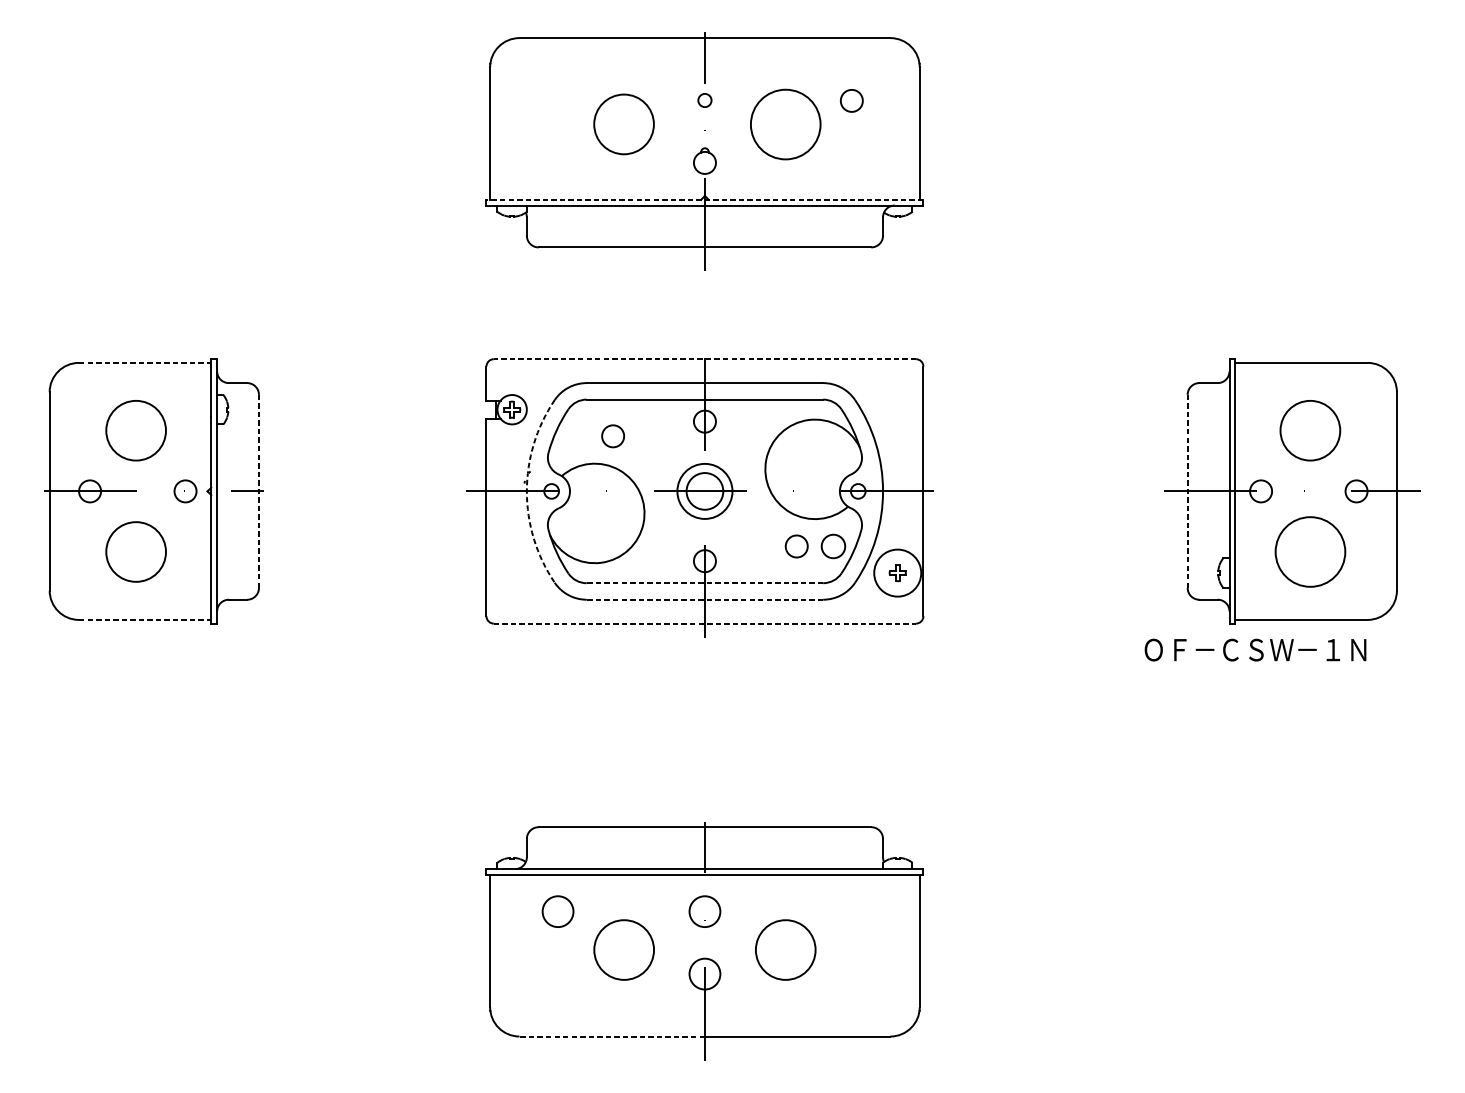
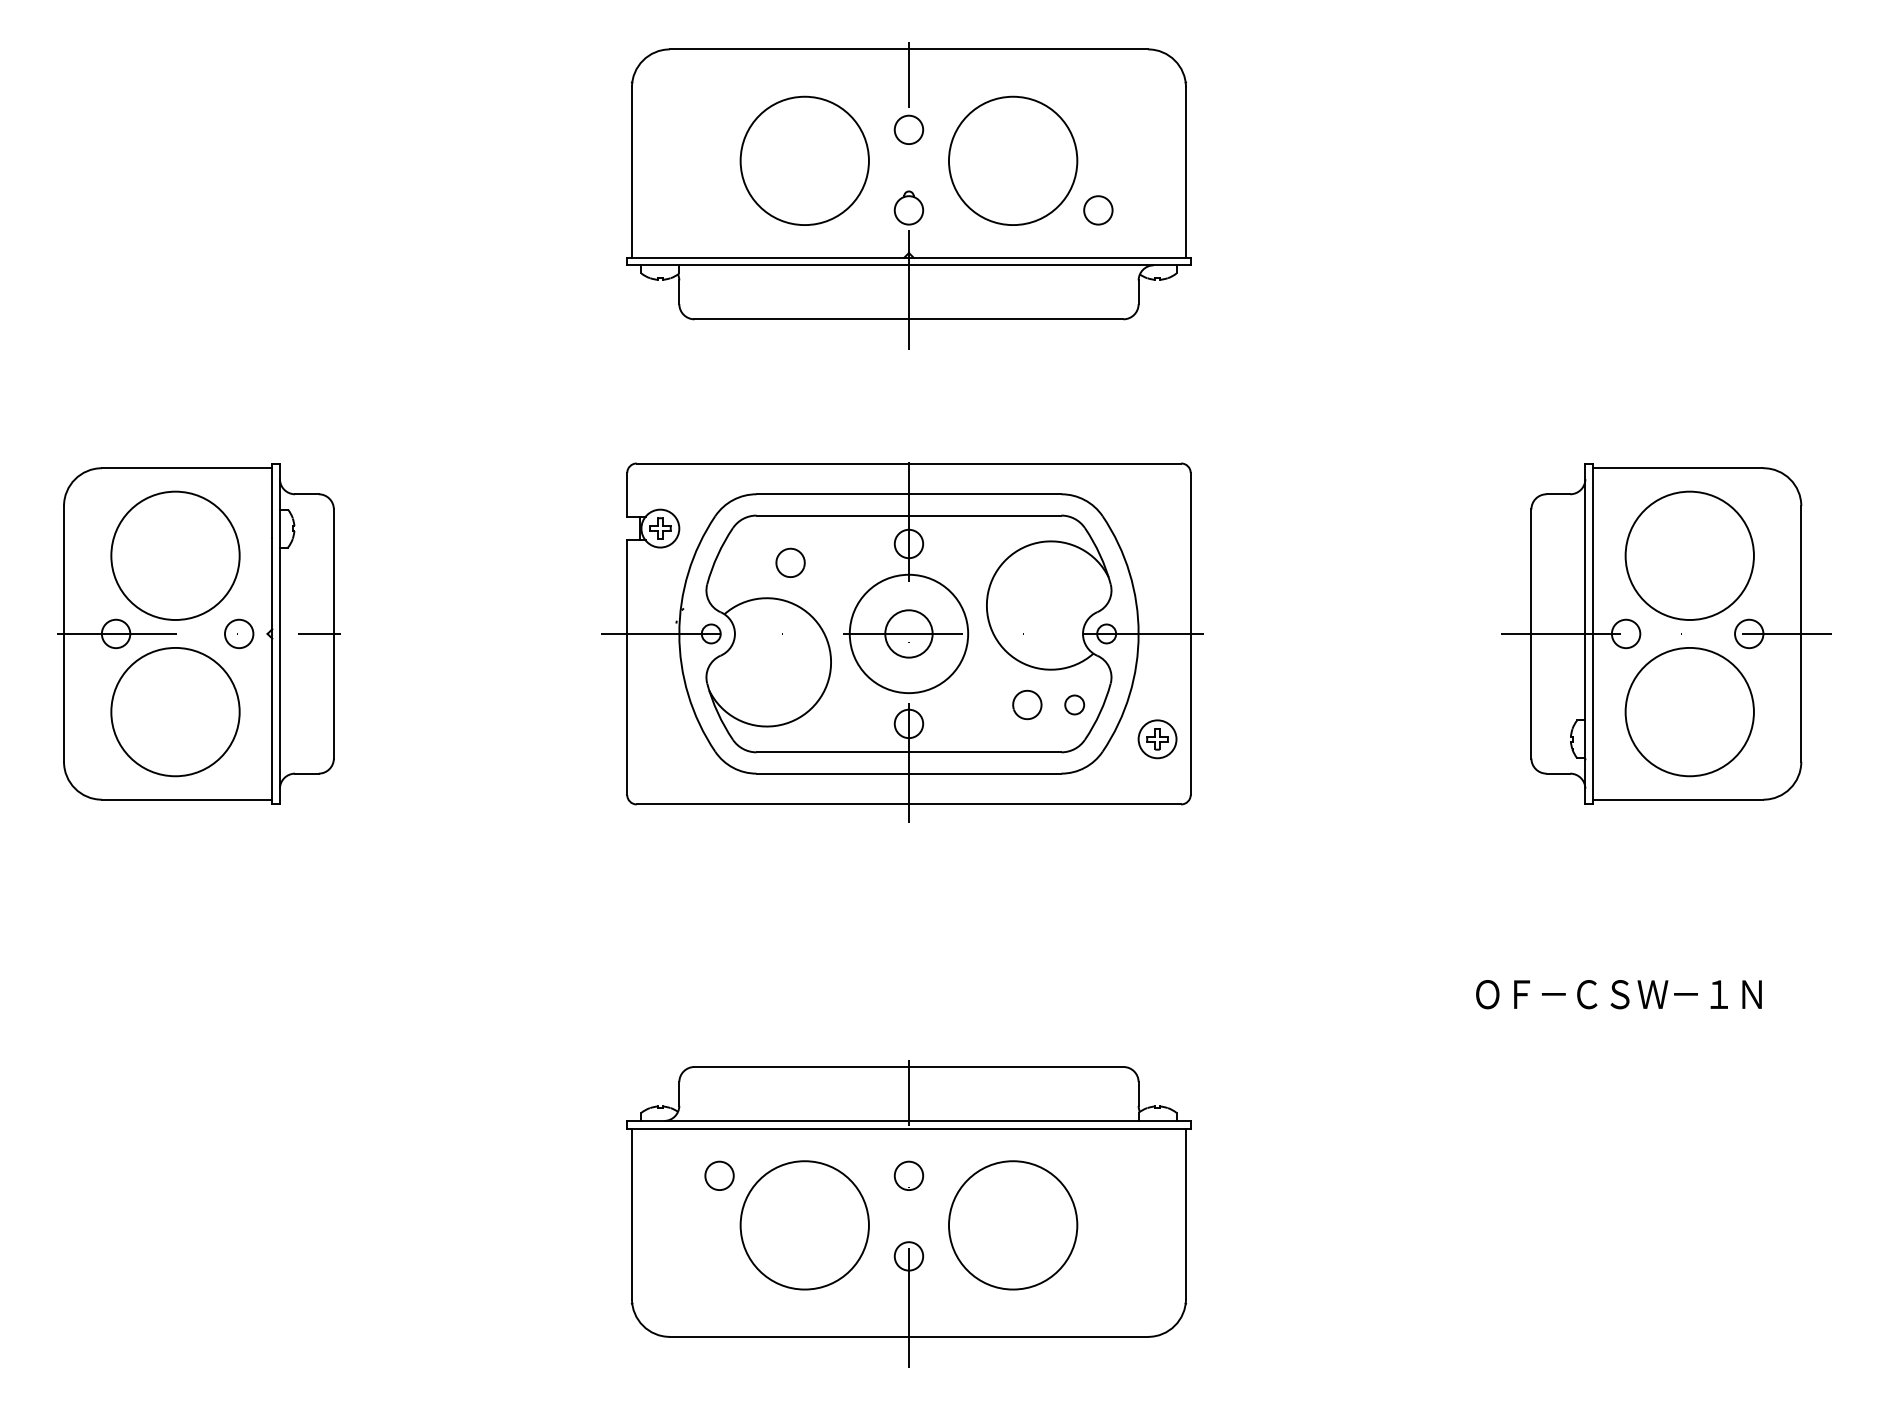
circle: (704, 100) -> (908, 129), size x1.67
circle: (851, 100) -> (1098, 210), moved
circle: (623, 124) -> (804, 160), size x1.67
circle: (786, 124) -> (1013, 160), size x1.43
line: (704, 199) -> (908, 257), dashed -> solid
line: (704, 359) -> (908, 463), dashed -> solid
line: (145, 363) -> (187, 468), dashed -> solid
circle: (136, 430) -> (175, 555), size x1.67
circle: (1310, 430) -> (1689, 555), size x1.67
line: (258, 491) -> (333, 633), dashed -> solid
arc: (526, 491) -> (679, 633), dashed -> solid
circle: (704, 491) -> (908, 633), size x1.67
line: (1187, 491) -> (1531, 633), dashed -> solid
circle: (833, 546) -> (1074, 704), size x0.62
circle: (136, 551) -> (175, 711), size x1.67
circle: (1310, 551) -> (1689, 711), size x1.43
circle: (897, 573) -> (1157, 739), size x0.62
line: (704, 583) -> (908, 752), dashed -> solid
line: (704, 599) -> (908, 773), dashed -> solid
line: (145, 619) -> (187, 799), dashed -> solid
line: (705, 623) -> (909, 804), dashed -> solid
text: (1255, 650) -> (1618, 994), moved
circle: (558, 911) -> (719, 1175), size x0.71
circle: (704, 911) -> (908, 1175), size x0.71
circle: (623, 950) -> (804, 1225), size x1.67
circle: (786, 950) -> (1013, 1225), size x1.67
circle: (704, 974) -> (908, 1256), size x0.71
line: (612, 1036) -> (789, 1336), dashed -> solid

